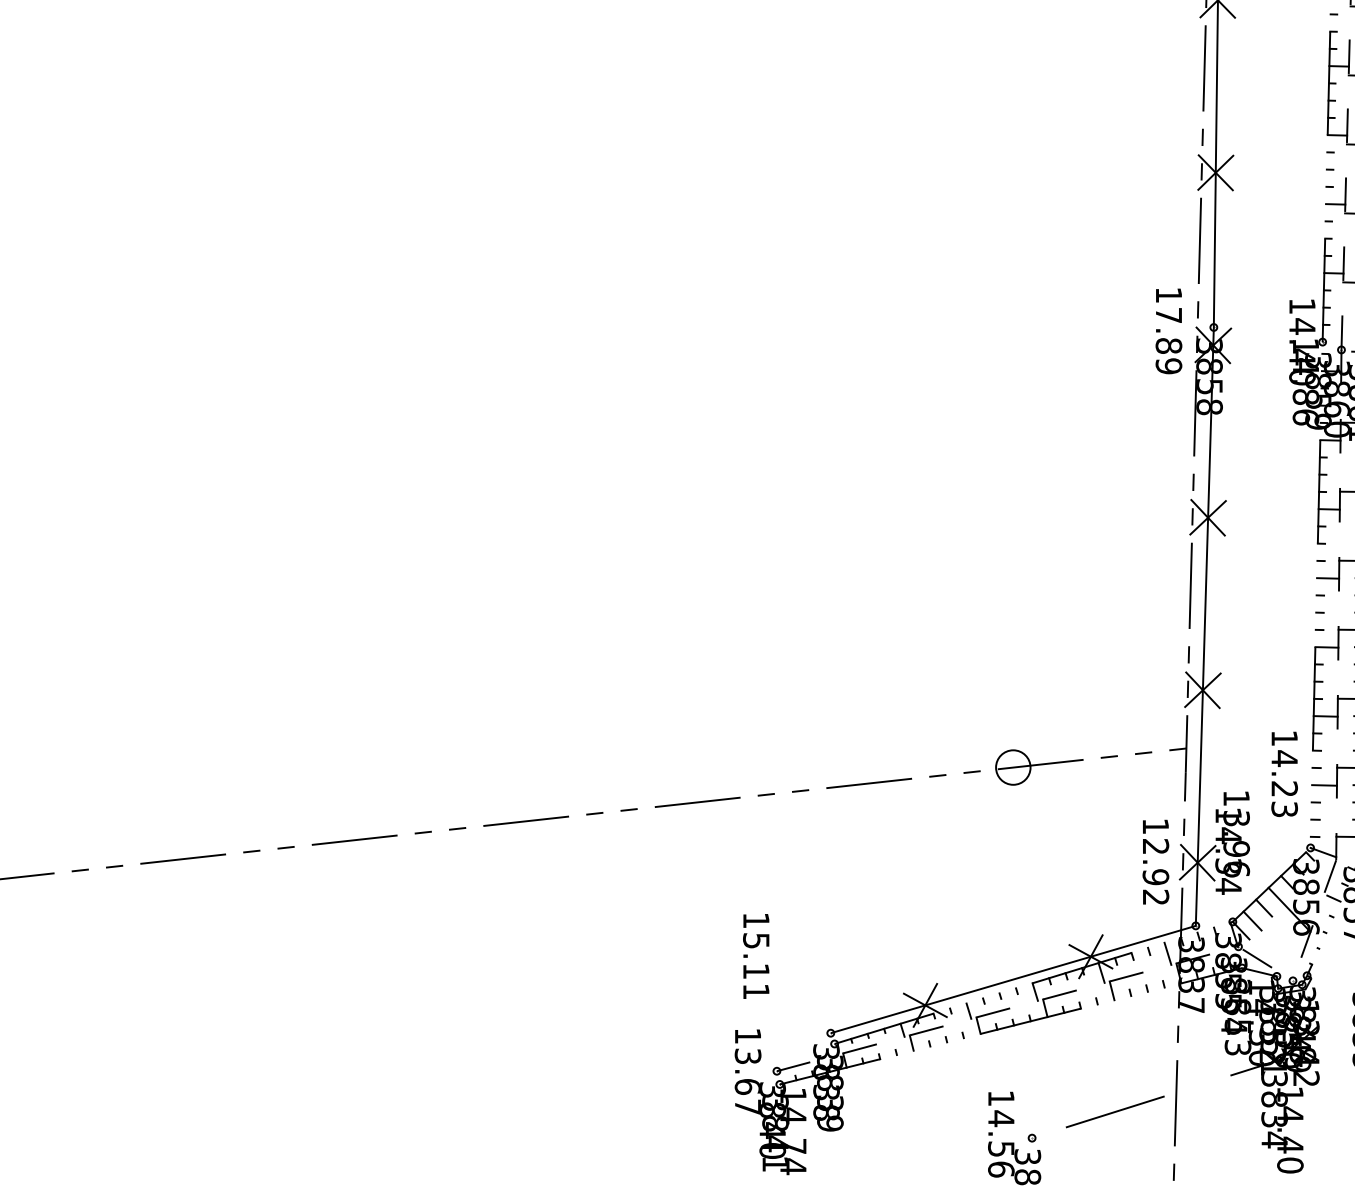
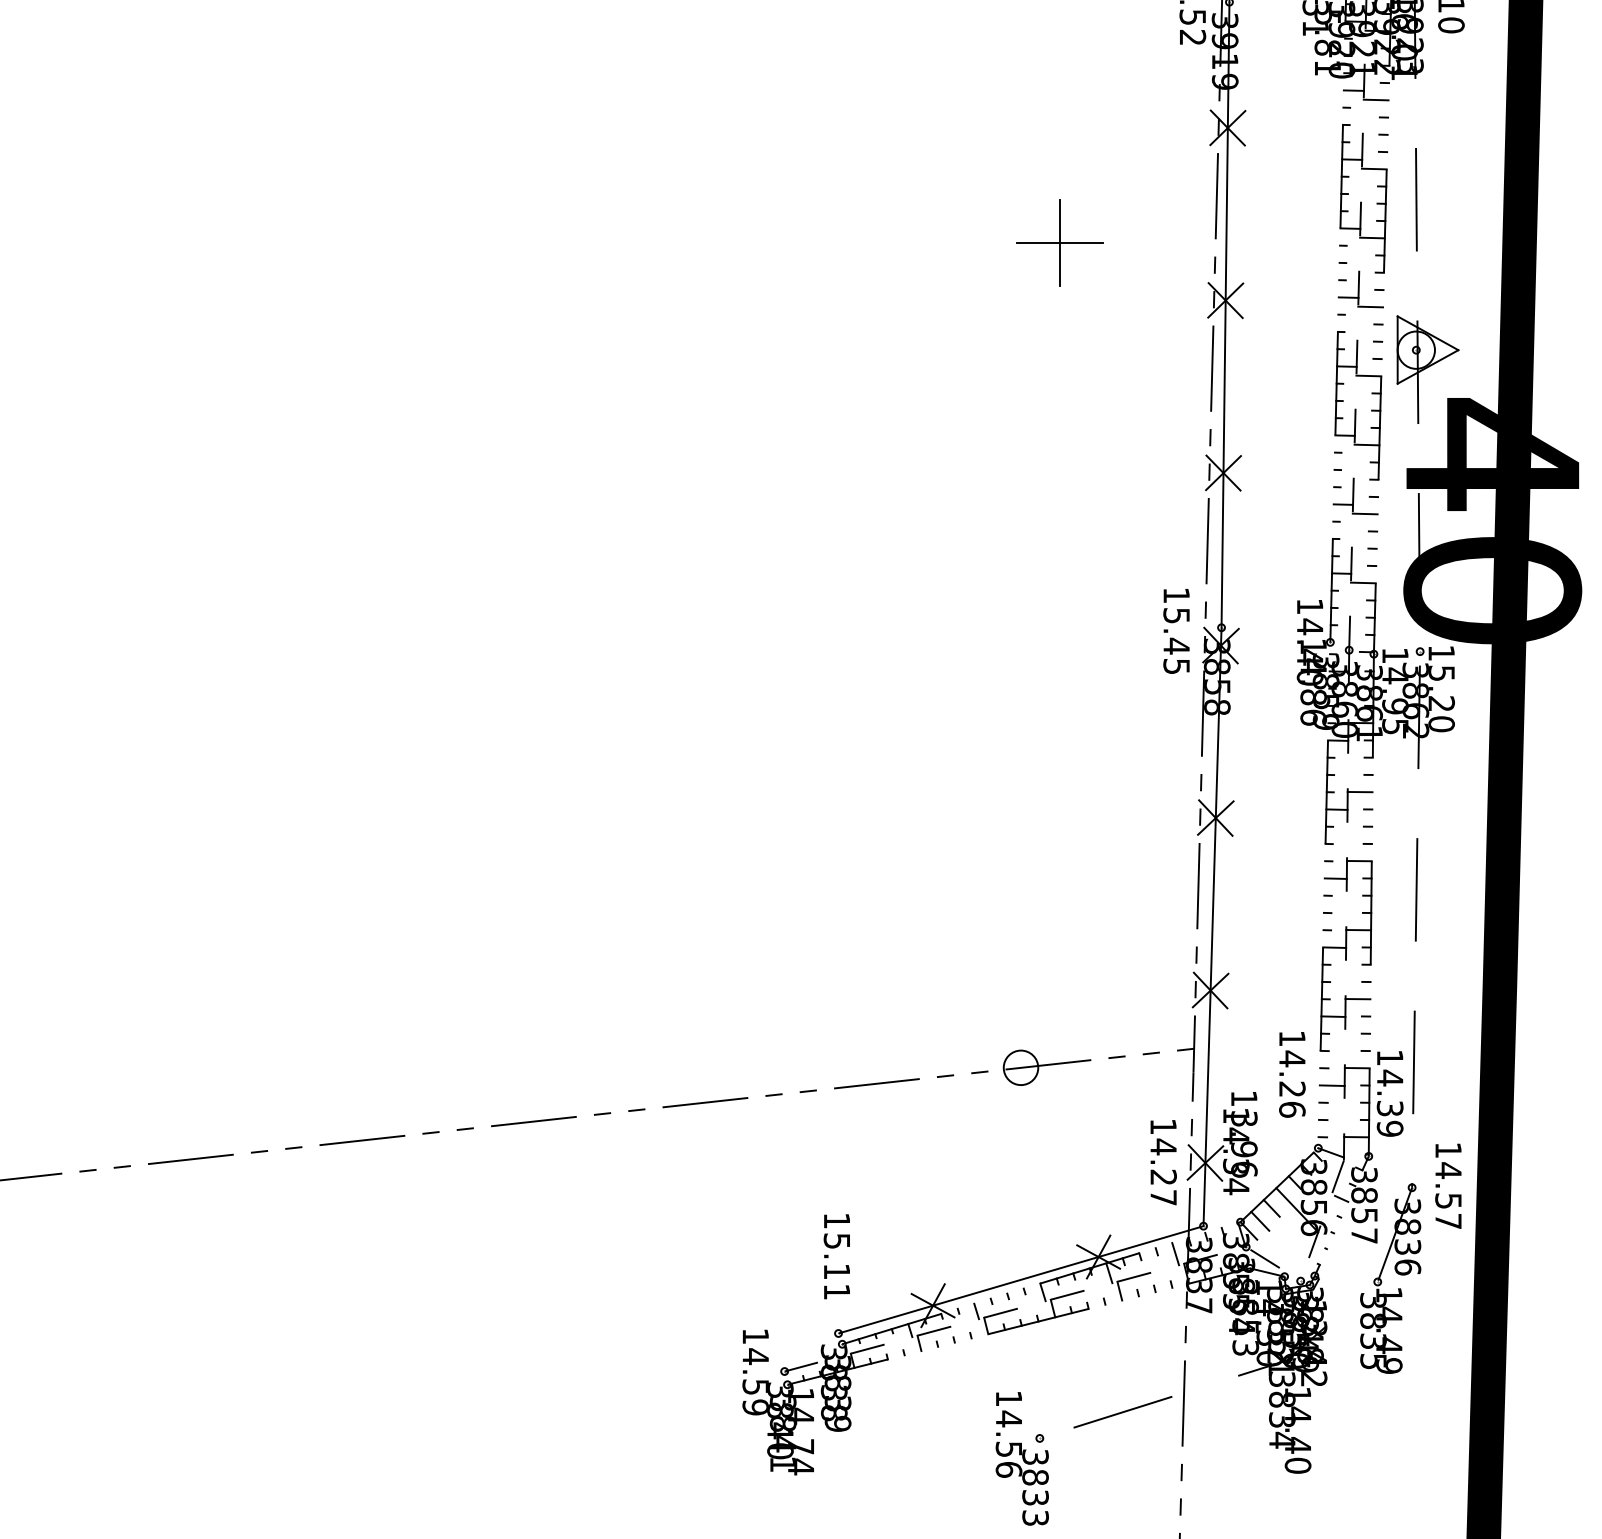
text: (1168, 341) -> (1176, 641), 17.89 -> 15.45
text: (1284, 809) -> (1292, 1109), 14.23 -> 14.26
text: (1155, 871) -> (1163, 1171), 12.92 -> 14.27
text: (755, 956) -> (836, 1256), moved
text: (747, 1081) -> (755, 1381), 13.67 -> 14.59

